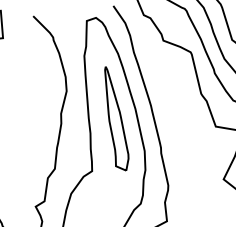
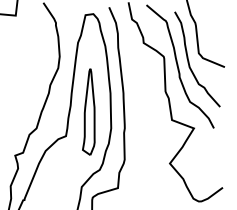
part: (113, 118) -> (88, 111), moved

